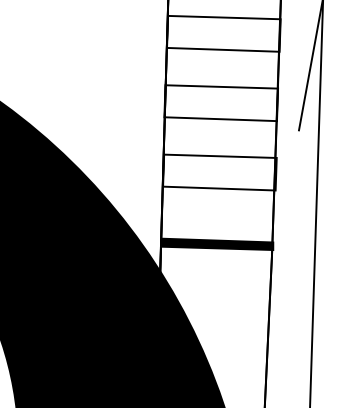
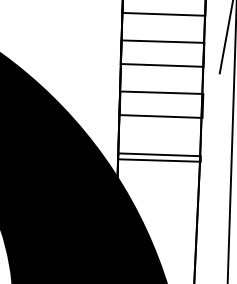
fill: (216, 244) -> (158, 157), removed

